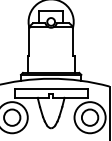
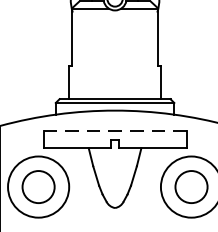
line: (51, 89) -> (115, 131), solid -> dashed

